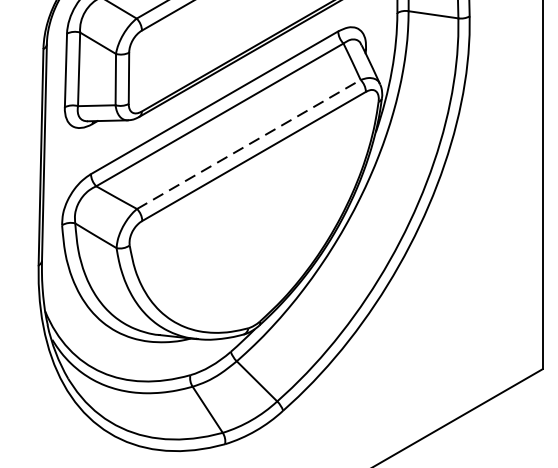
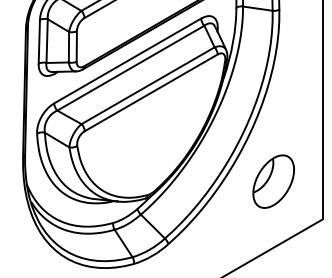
line: (249, 144) -> (148, 85), dashed -> solid
part: (459, 305) -> (273, 181), added

